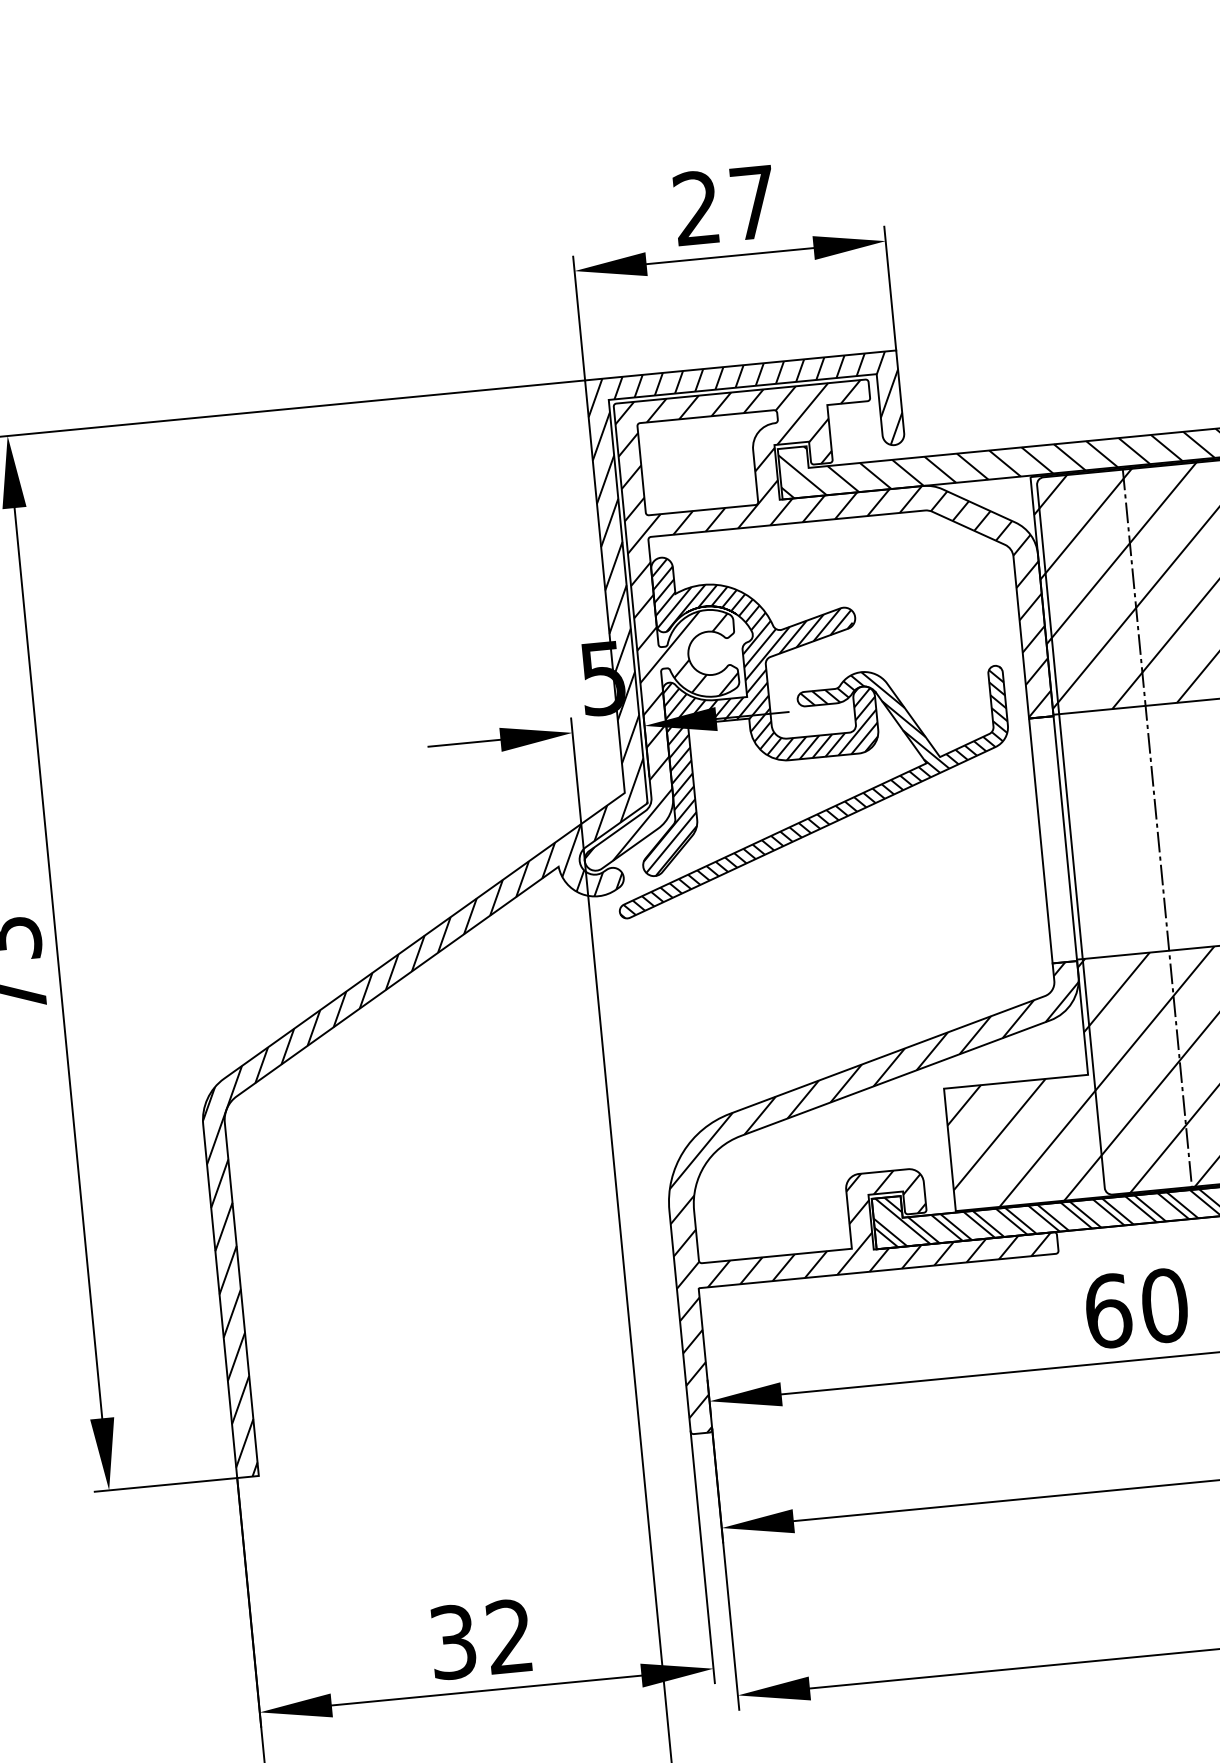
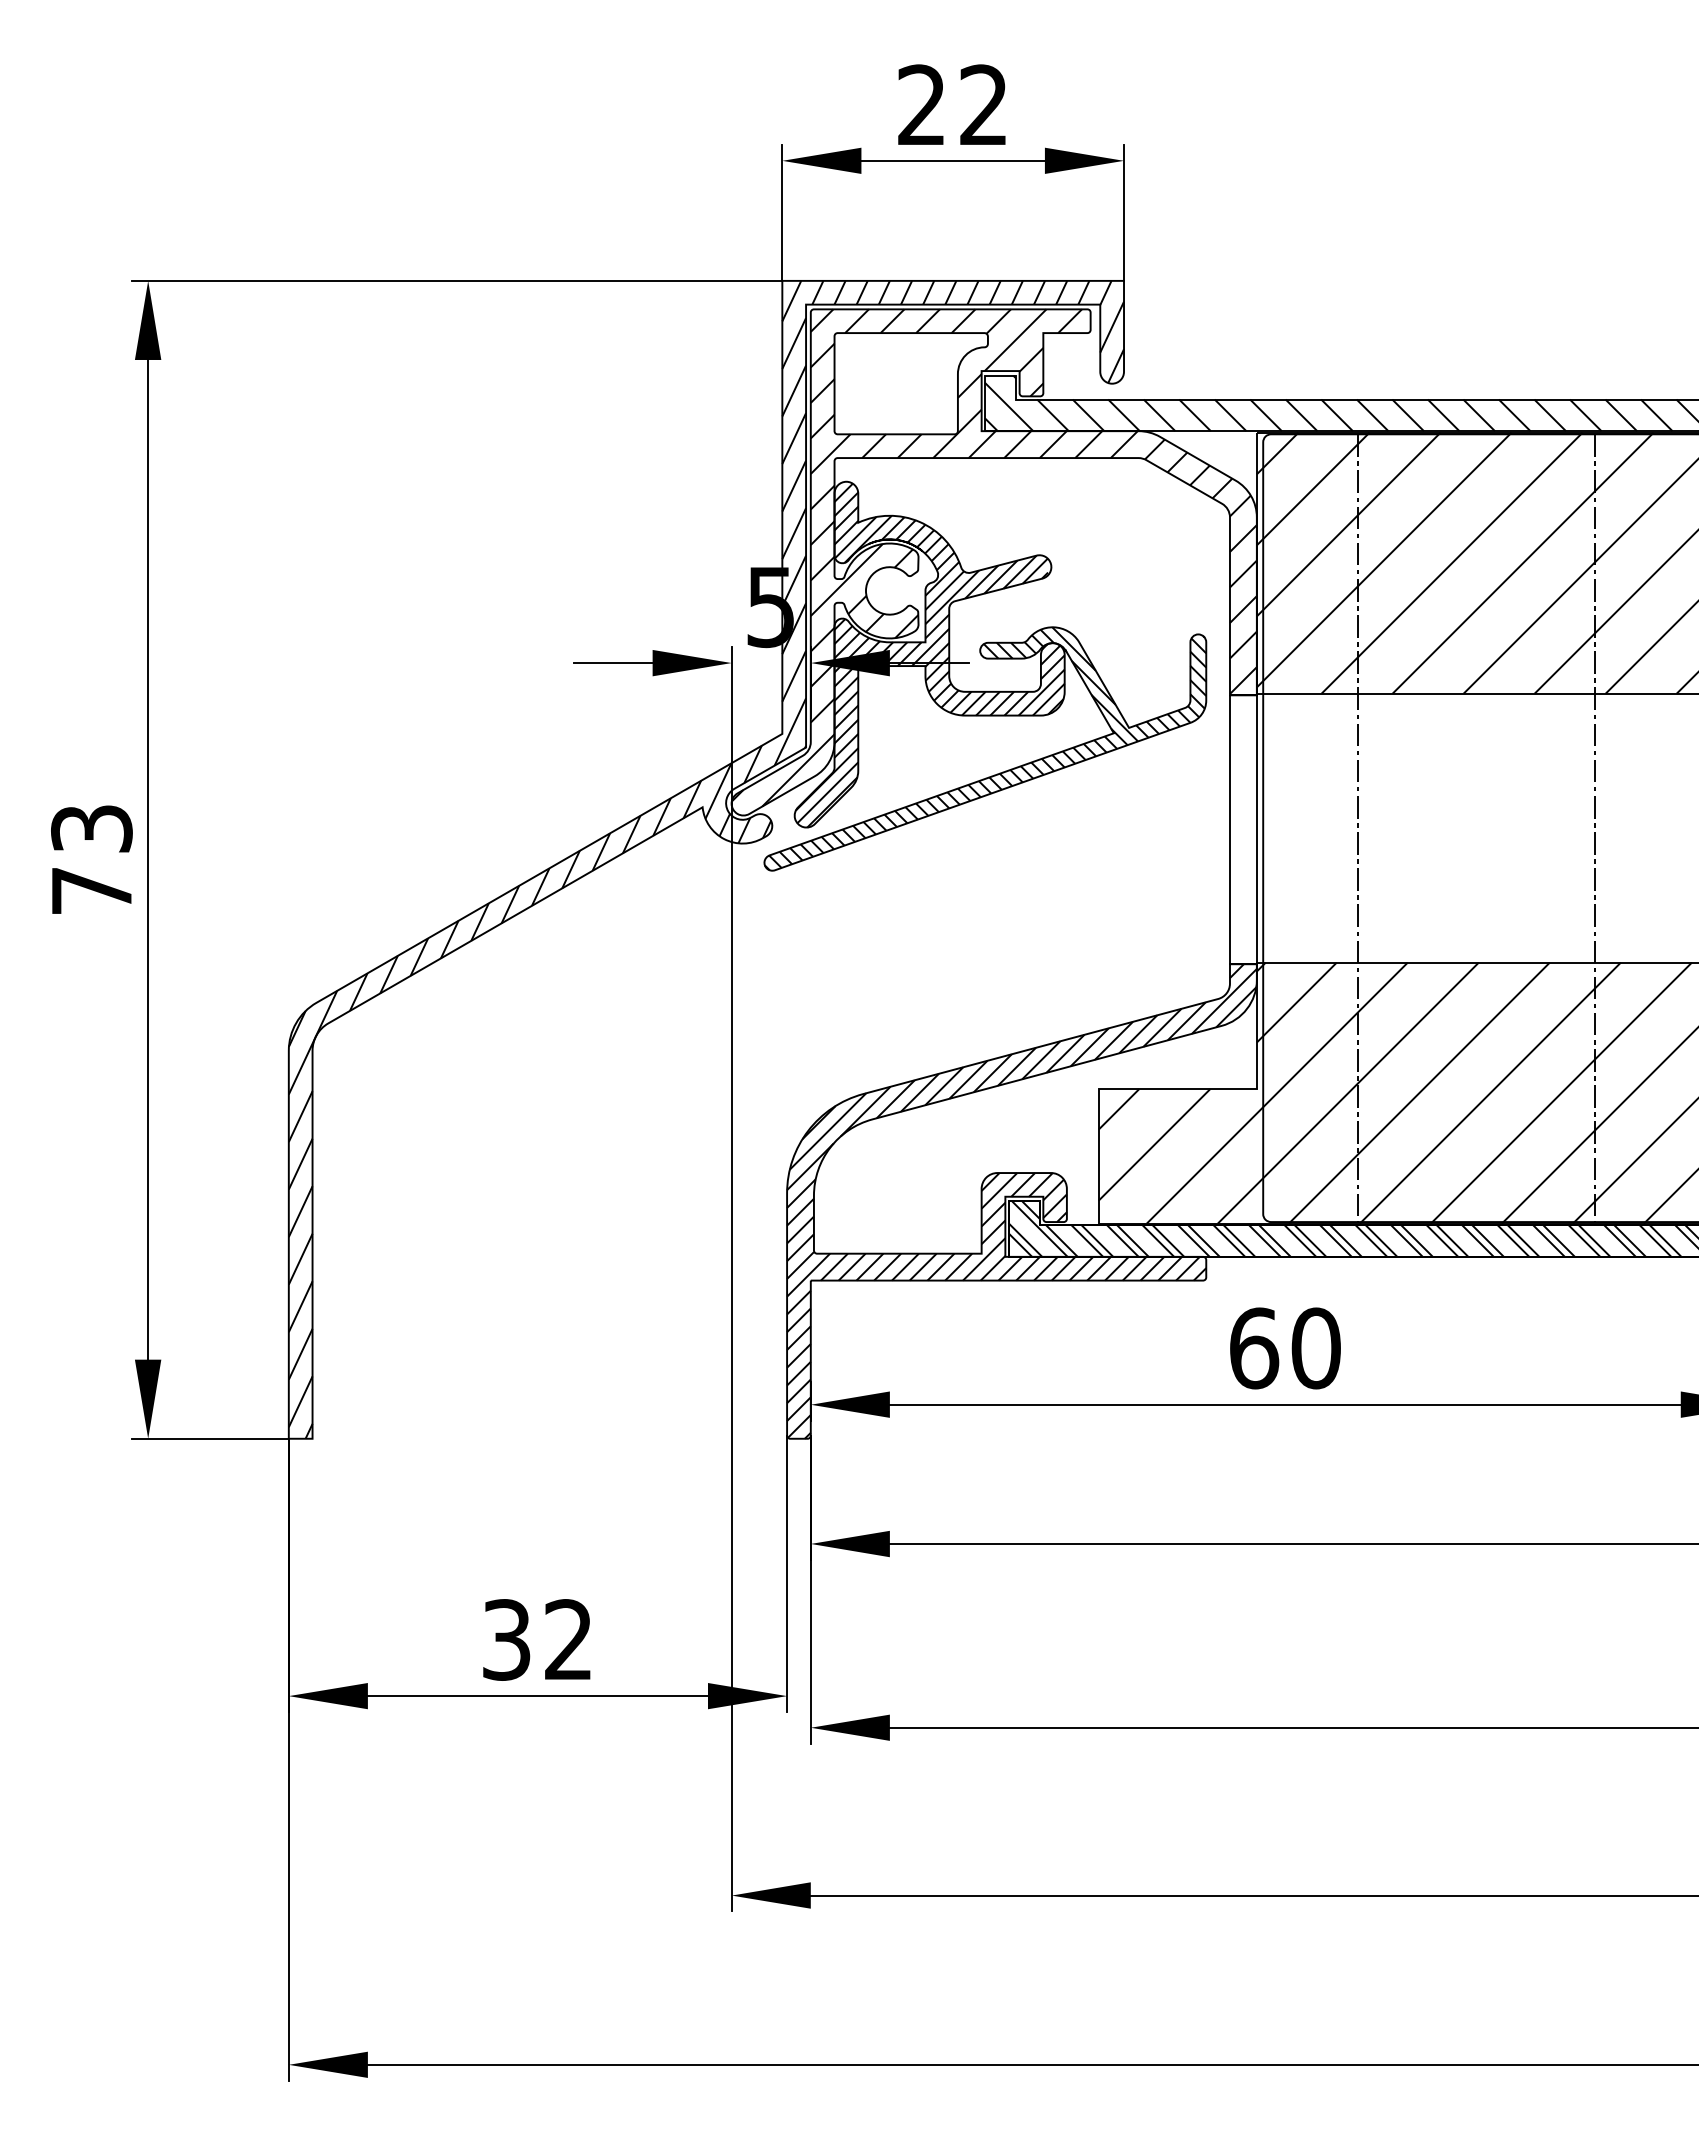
text: (752, 202) -> (983, 104), 27 -> 22
hatch: (883, 1198) -> (1021, 1202), added

